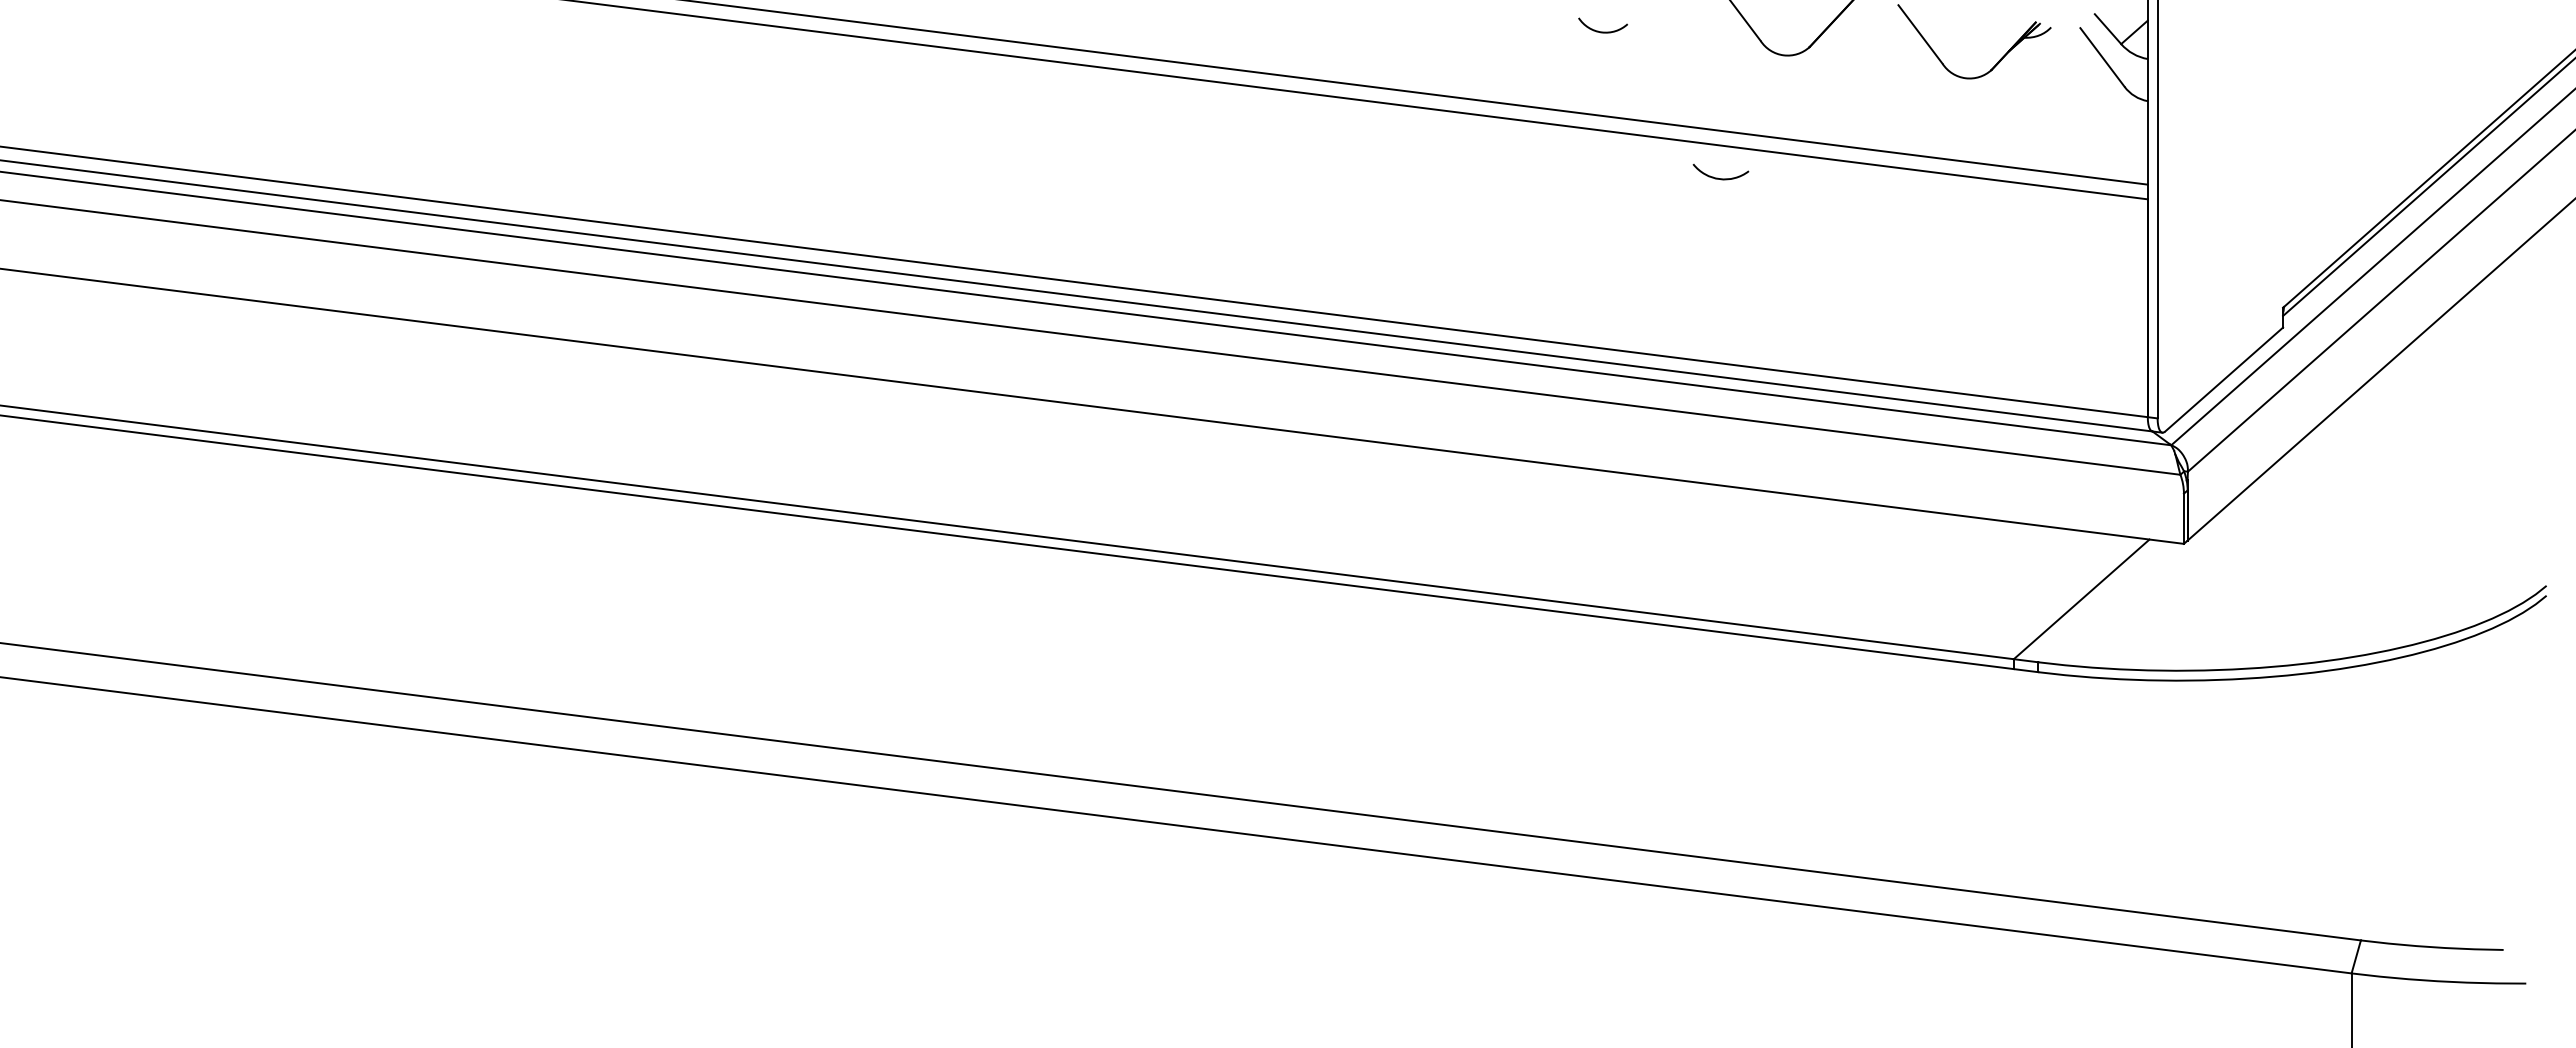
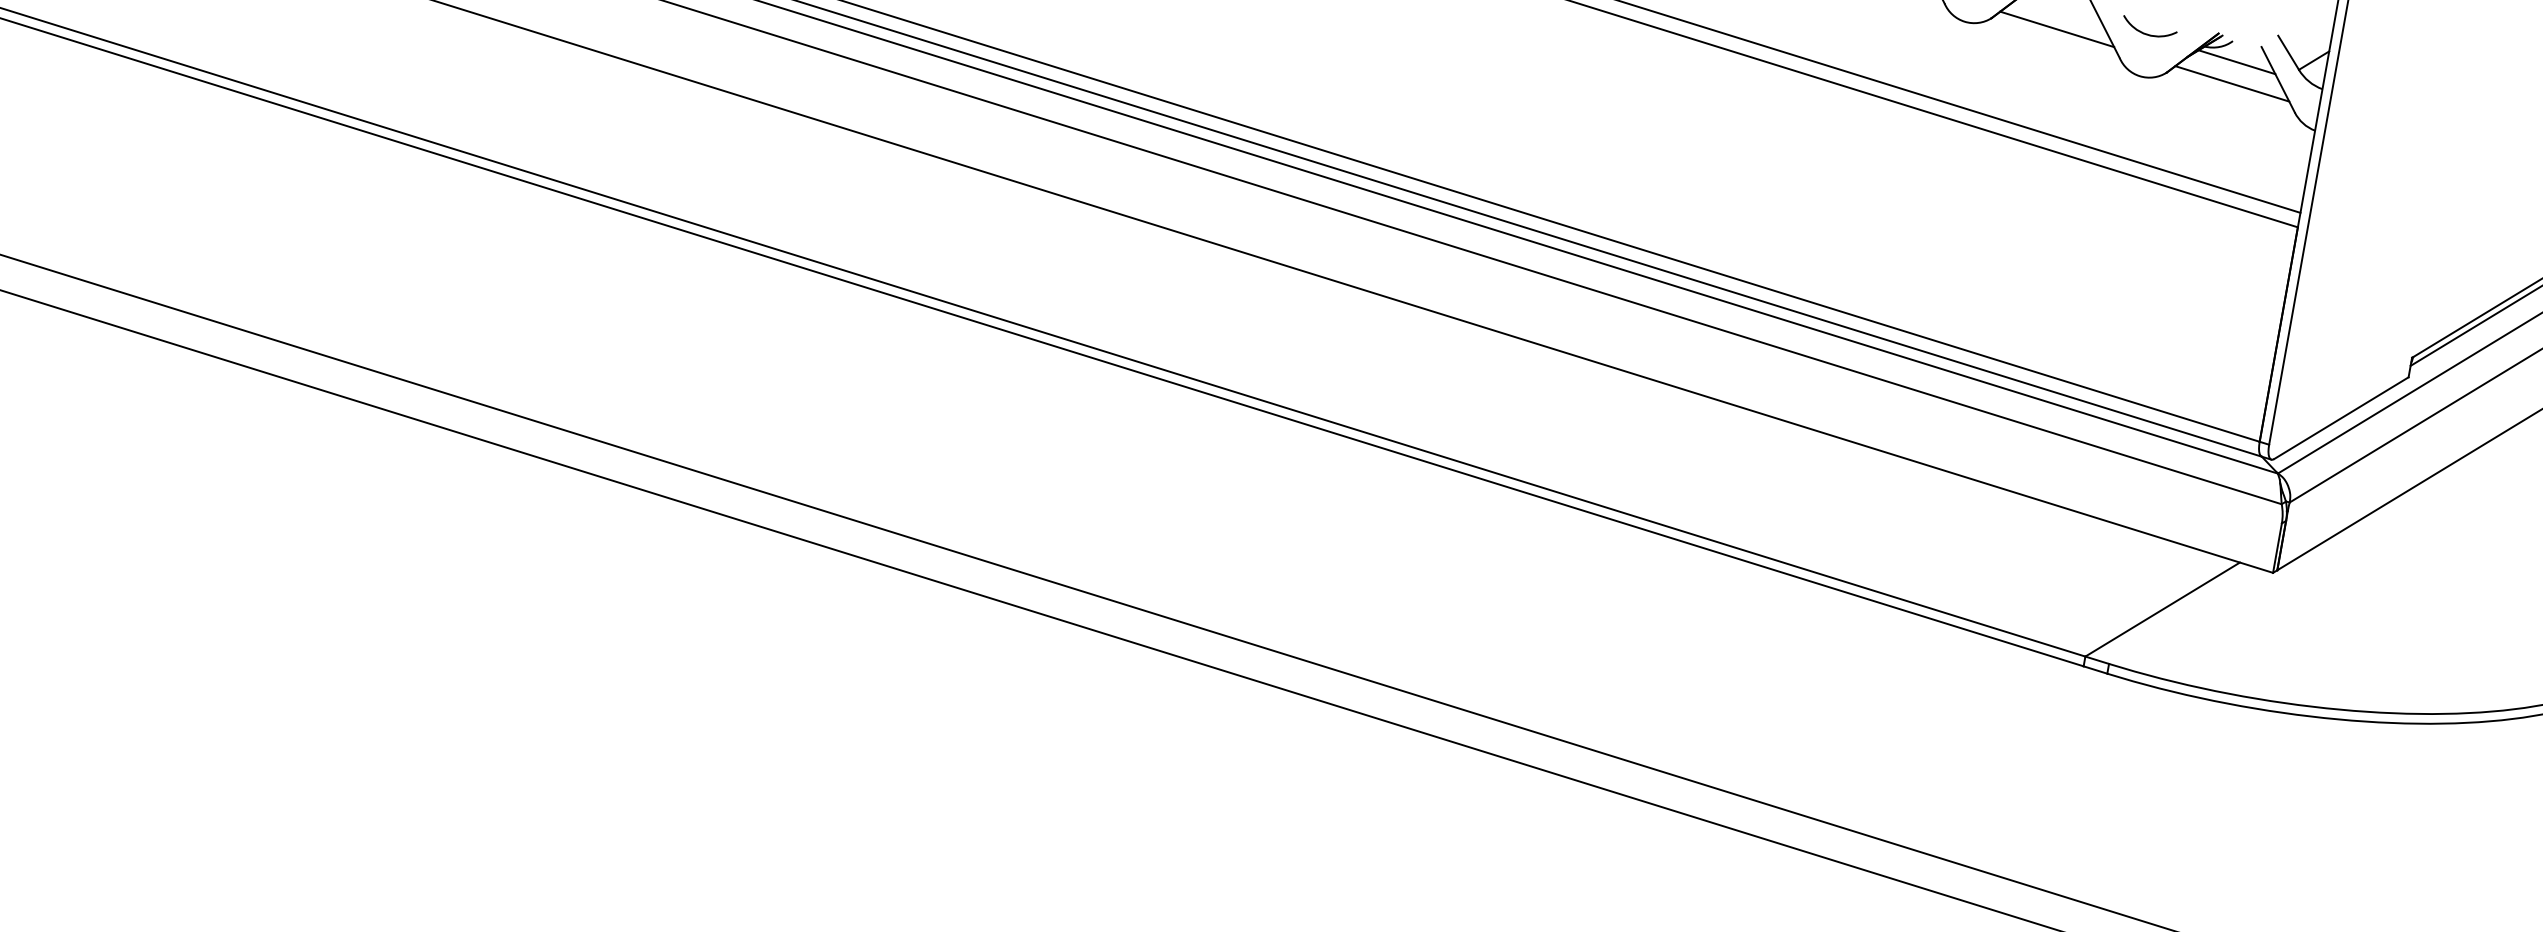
line: (1875, 46) -> (2056, 29), added
line: (2058, 47) -> (2236, 62), added
line: (2057, 69) -> (2231, 83), added
arc: (1717, 177) -> (2145, 32), moved

